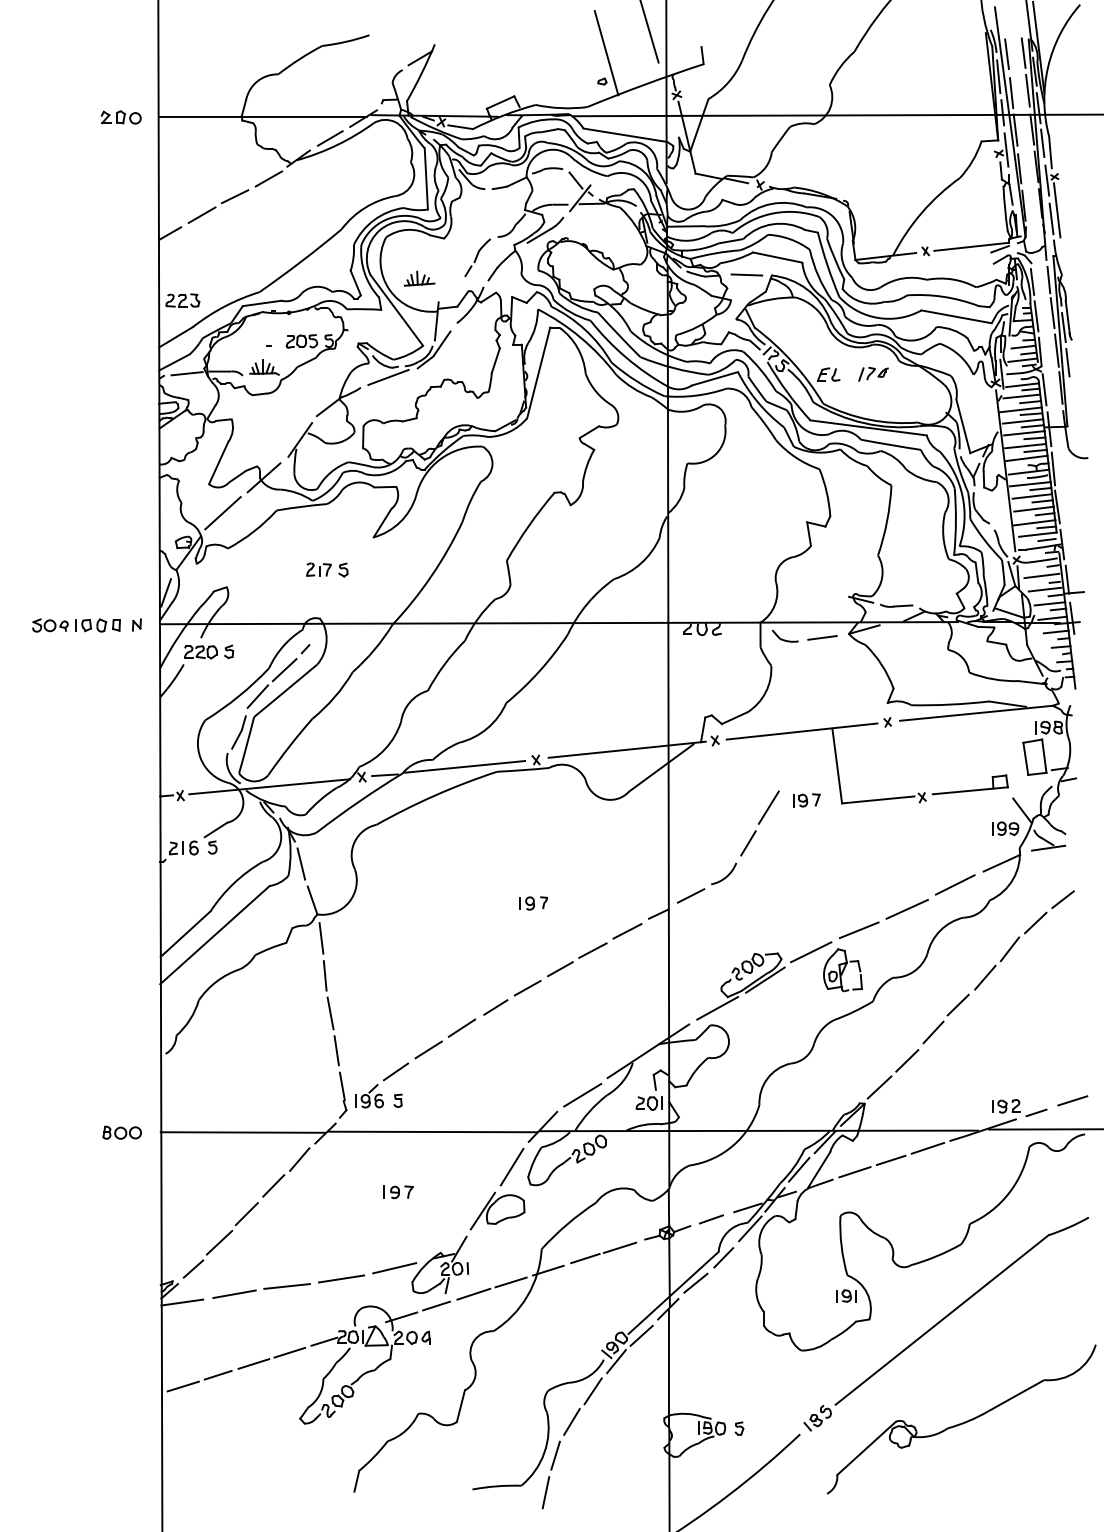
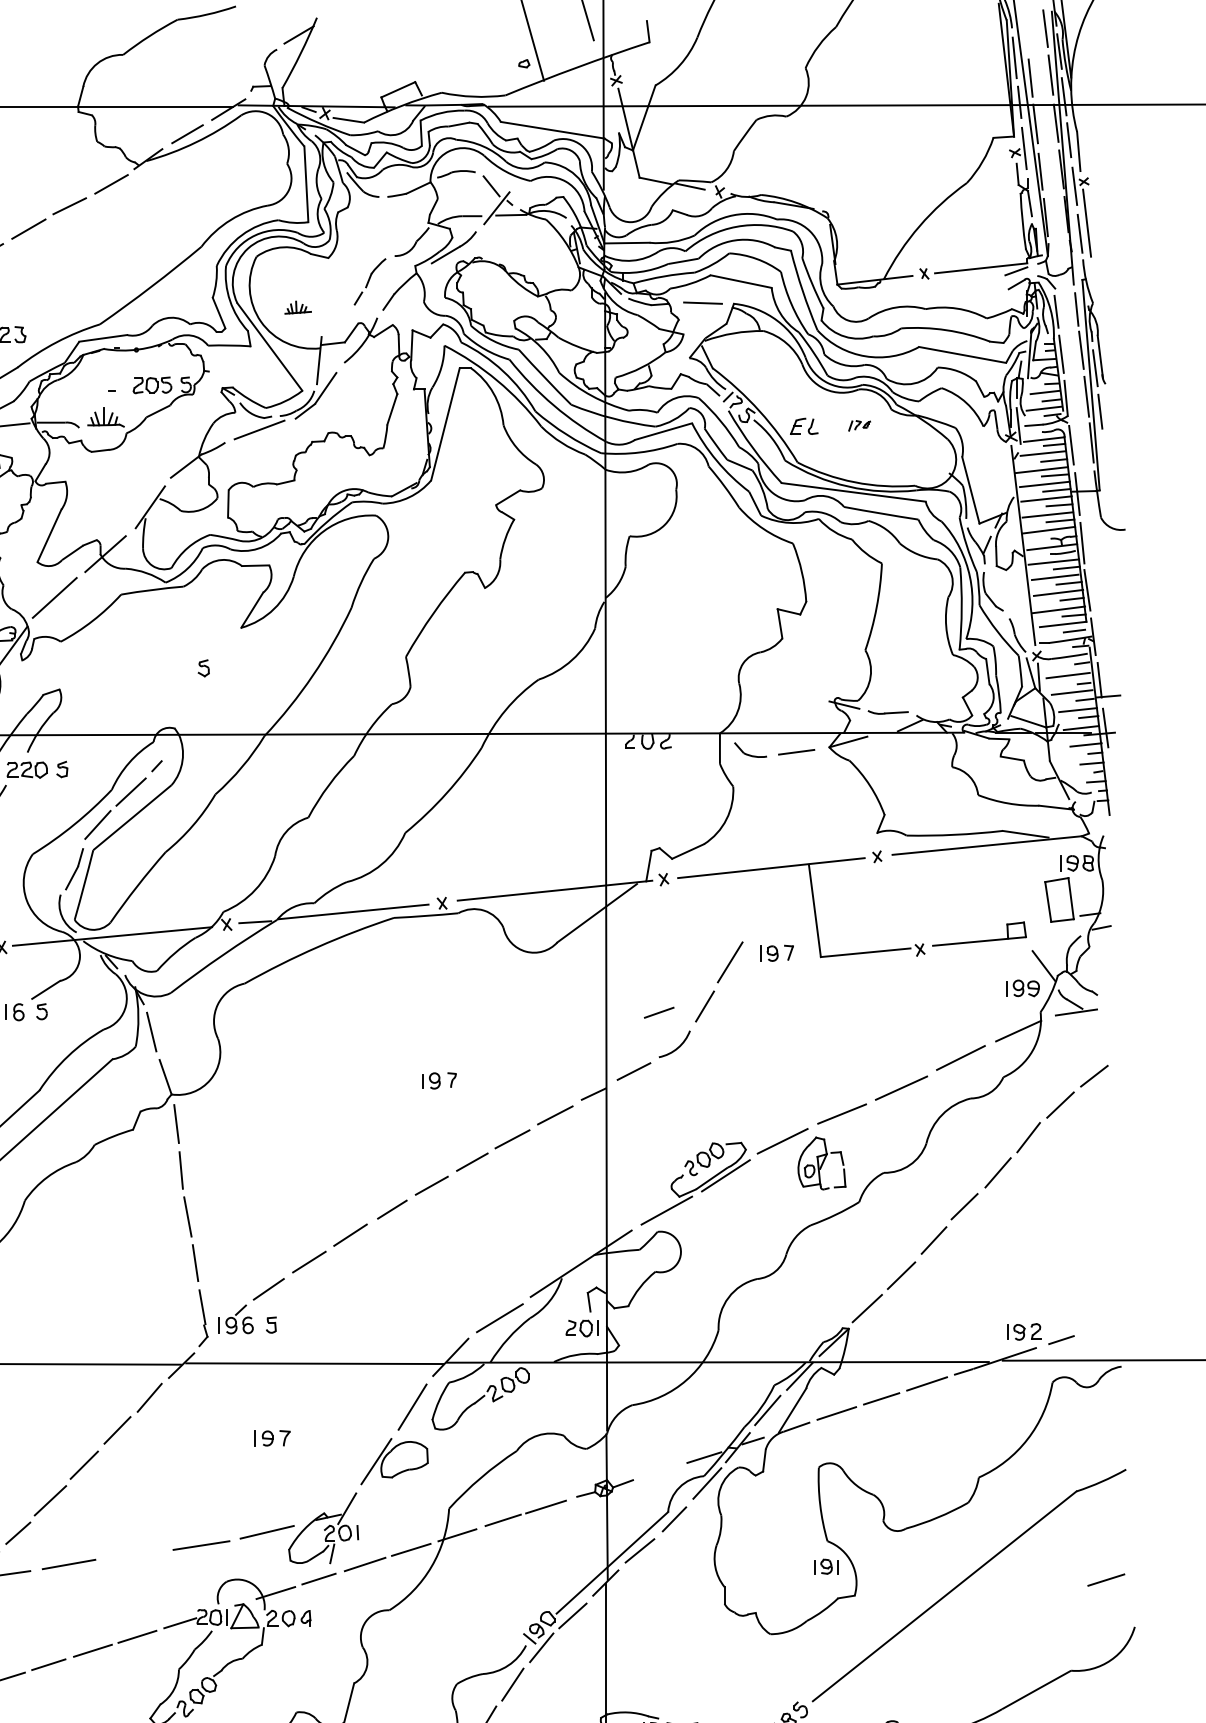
line: (1006, 54) -> (1024, 30), removed
part: (419, 278) -> (297, 307), size x0.7
part: (873, 373) -> (859, 425), size x0.6
part: (318, 569) -> (172, 667), removed
line: (1072, 1100) -> (1106, 1579), moved
line: (711, 1219) -> (659, 1012), moved
line: (286, 1286) -> (133, 1554), removed

